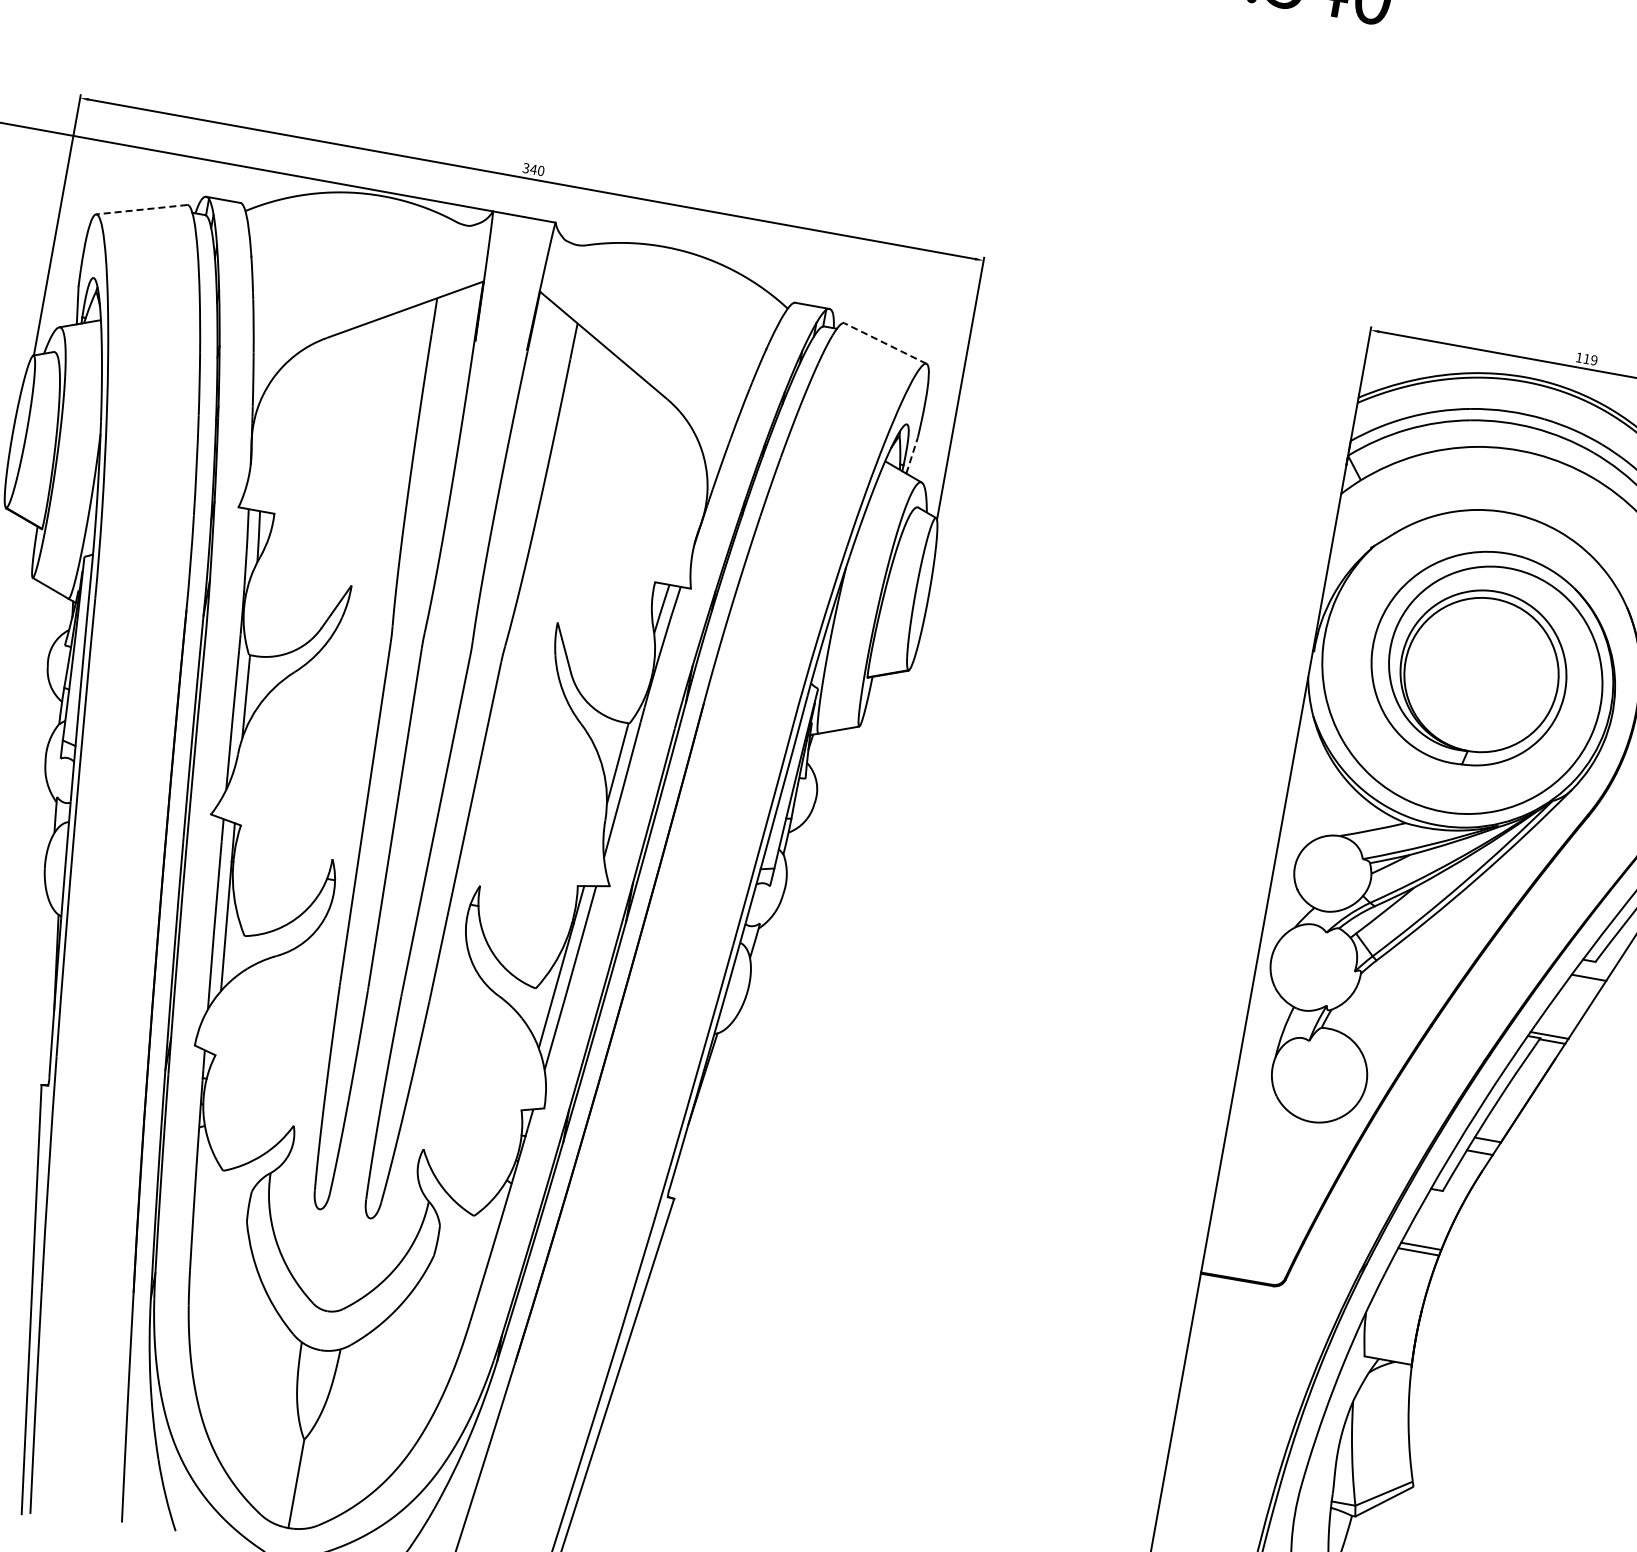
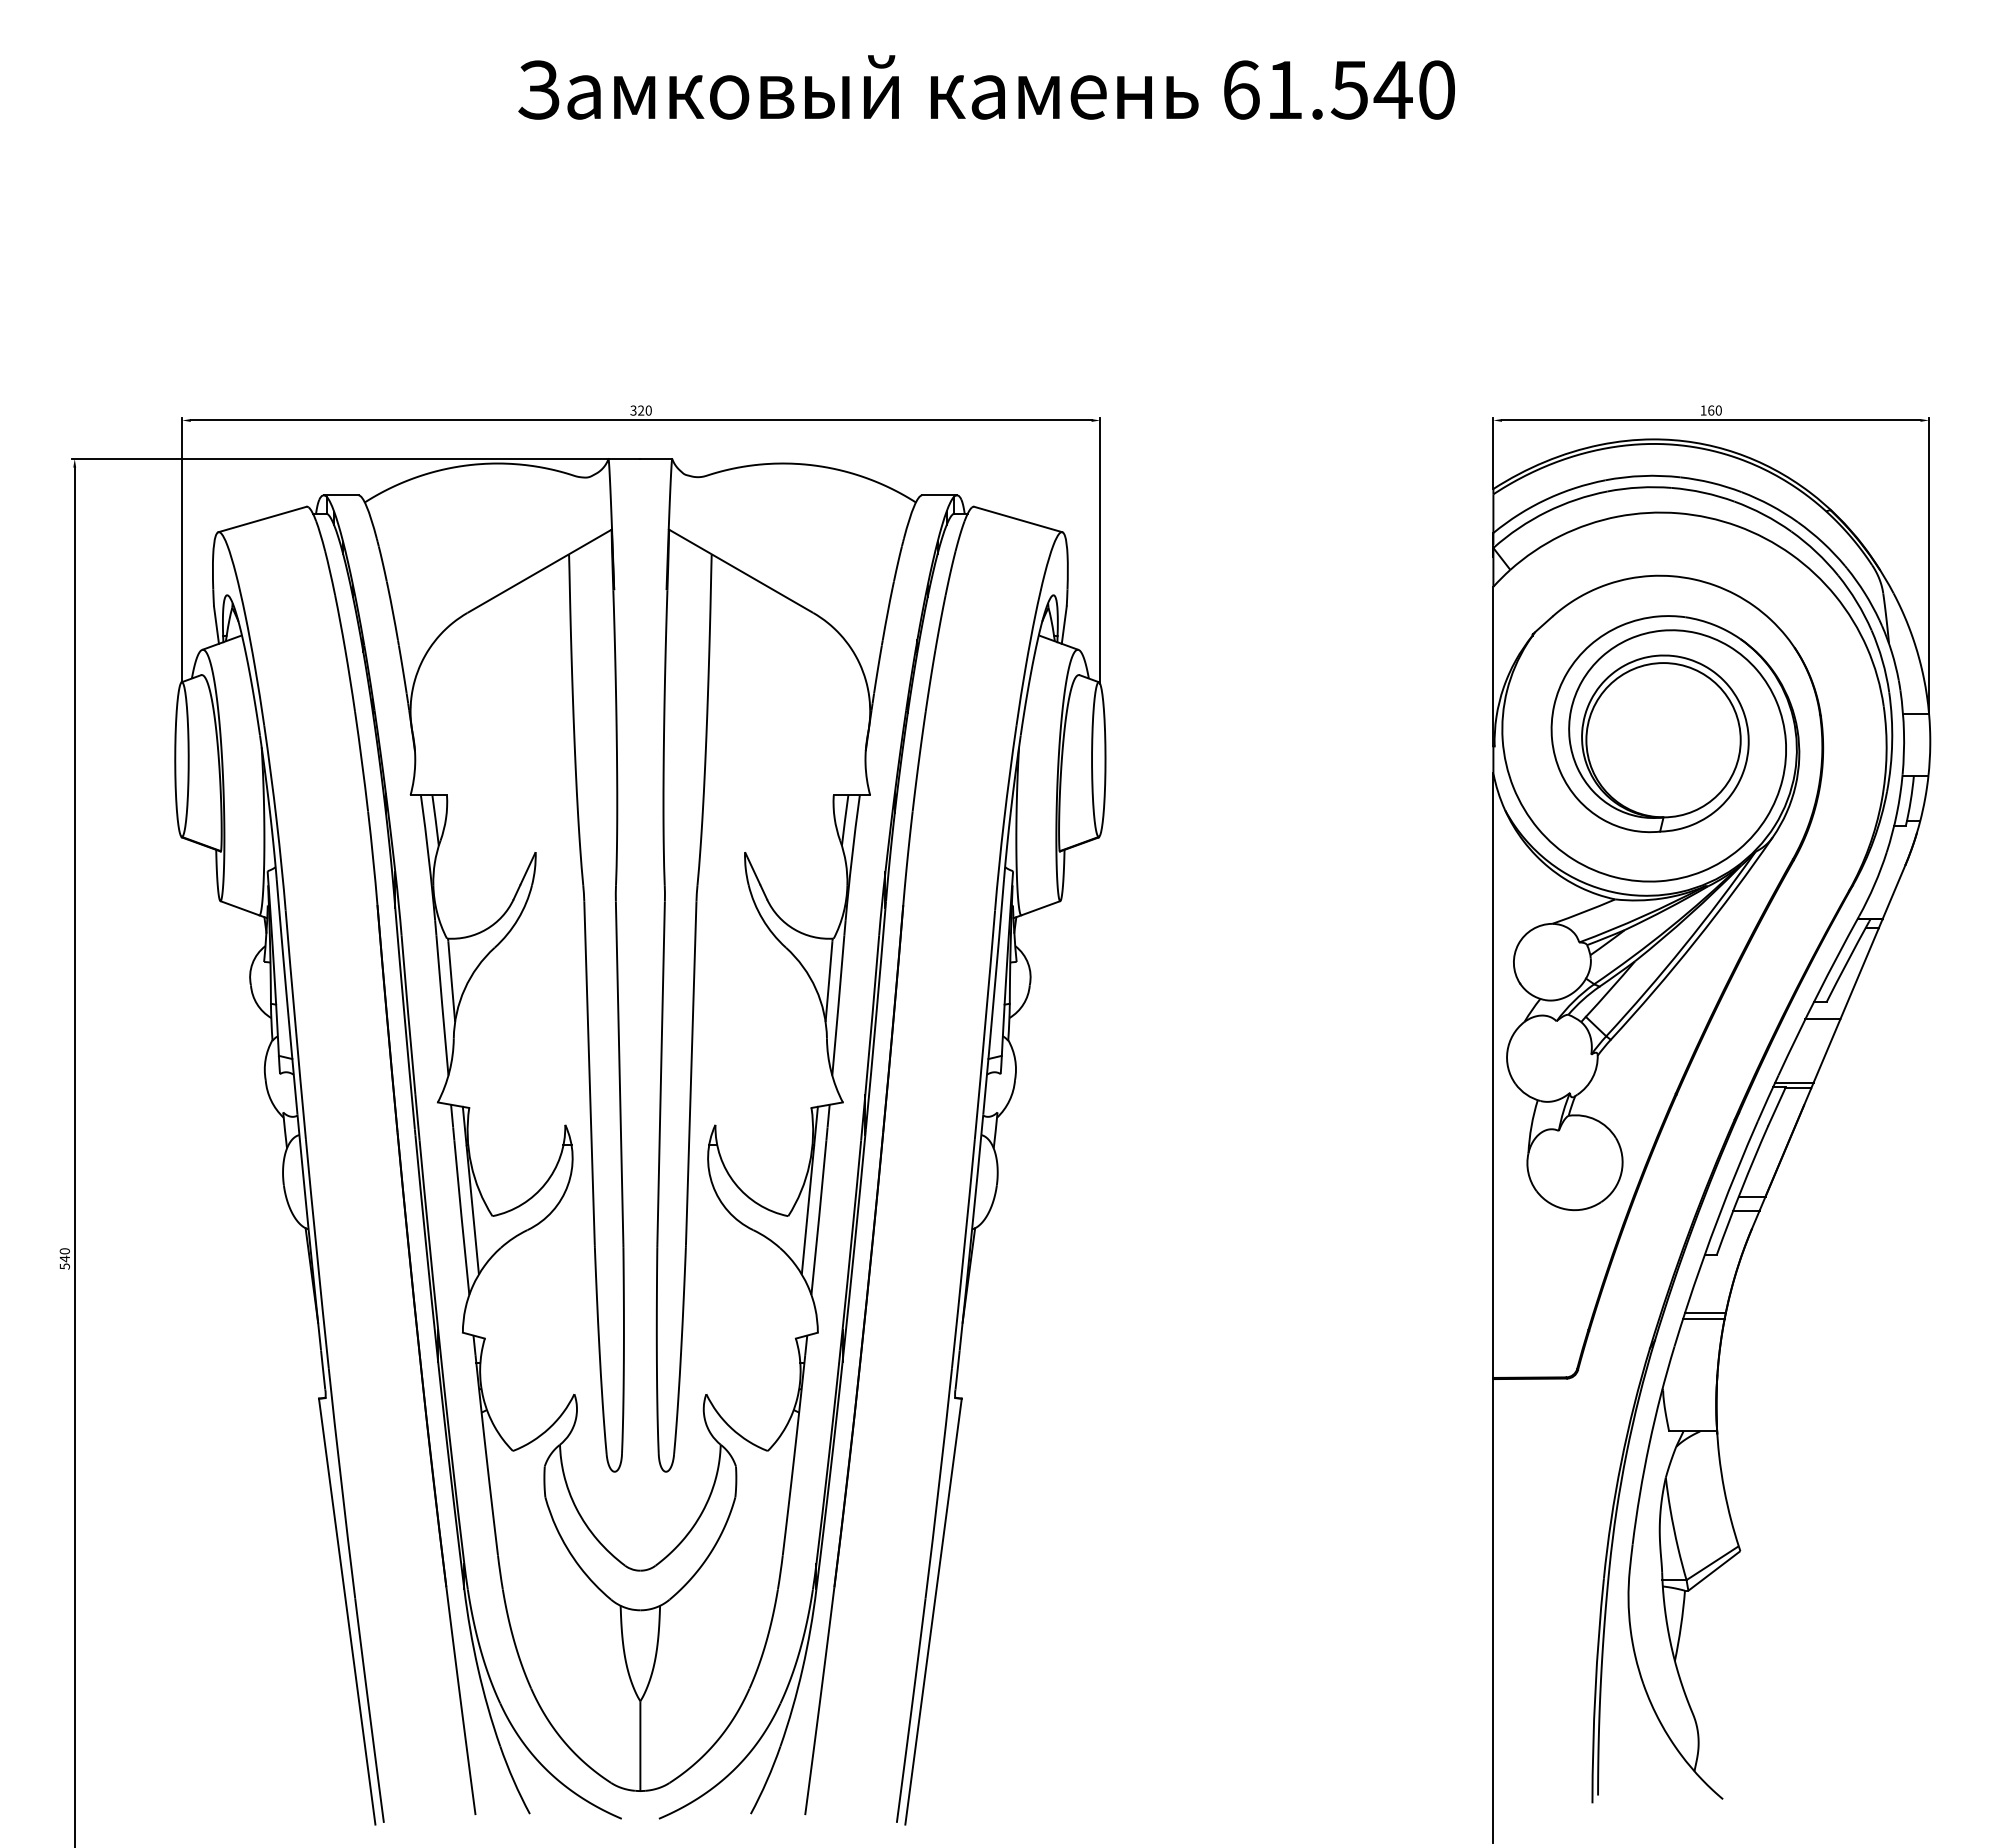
text: (533, 169) -> (640, 410), 340 -> 320
line: (141, 209) -> (262, 519), dashed -> solid
line: (885, 343) -> (1018, 519), dashed -> solid
text: (1590, 359) -> (1714, 410), 119 -> 160
line: (912, 456) -> (1064, 625), dashed -> solid

